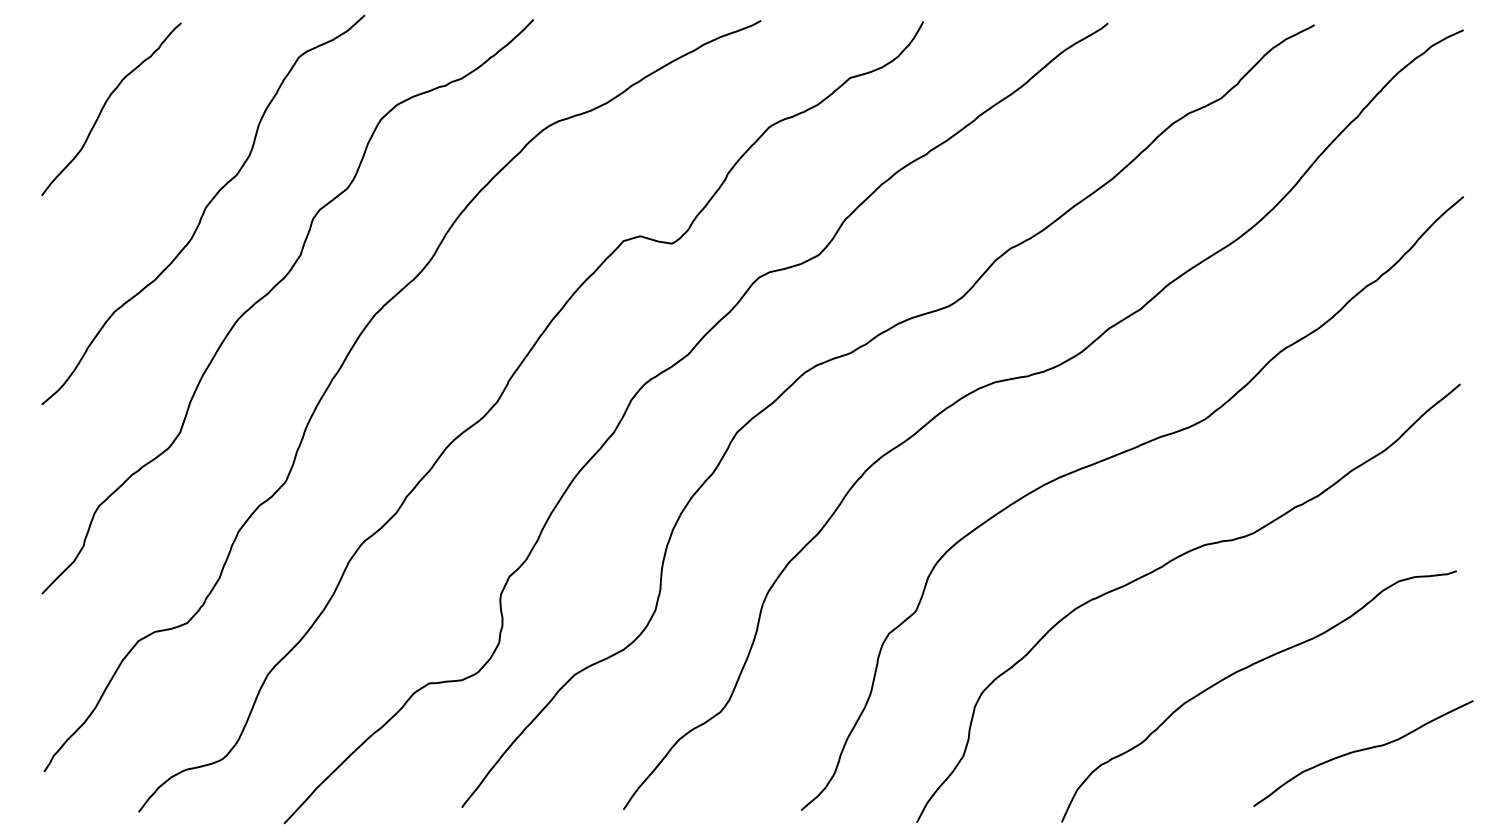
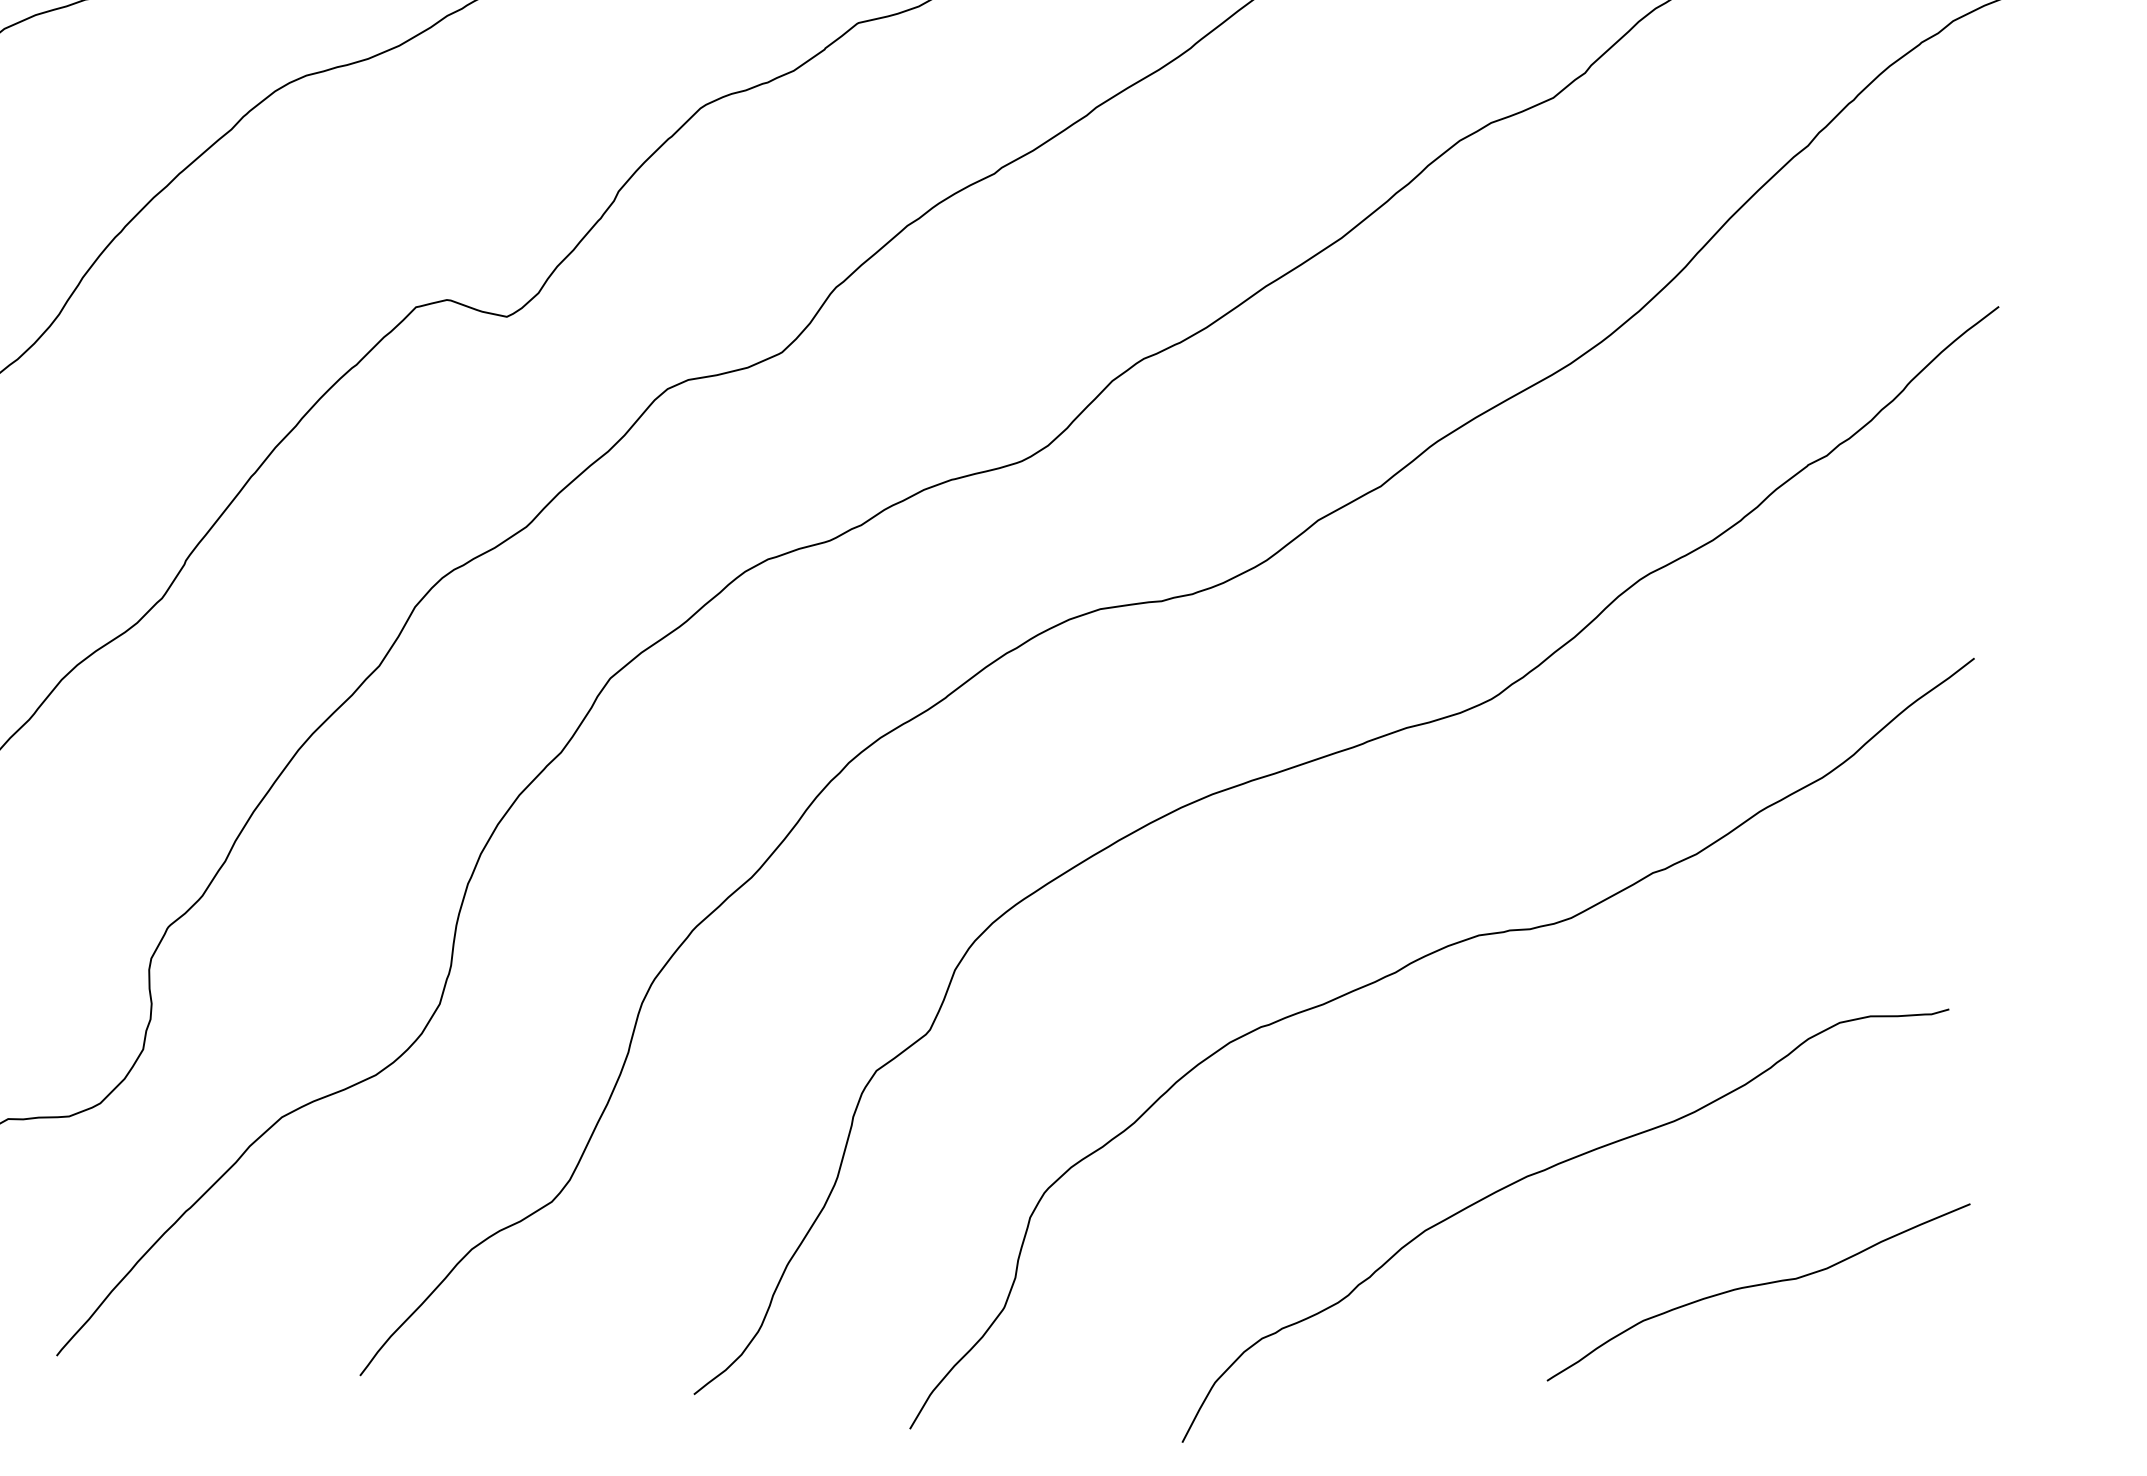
curve: (1361, 751) -> (1755, 1288), moved

